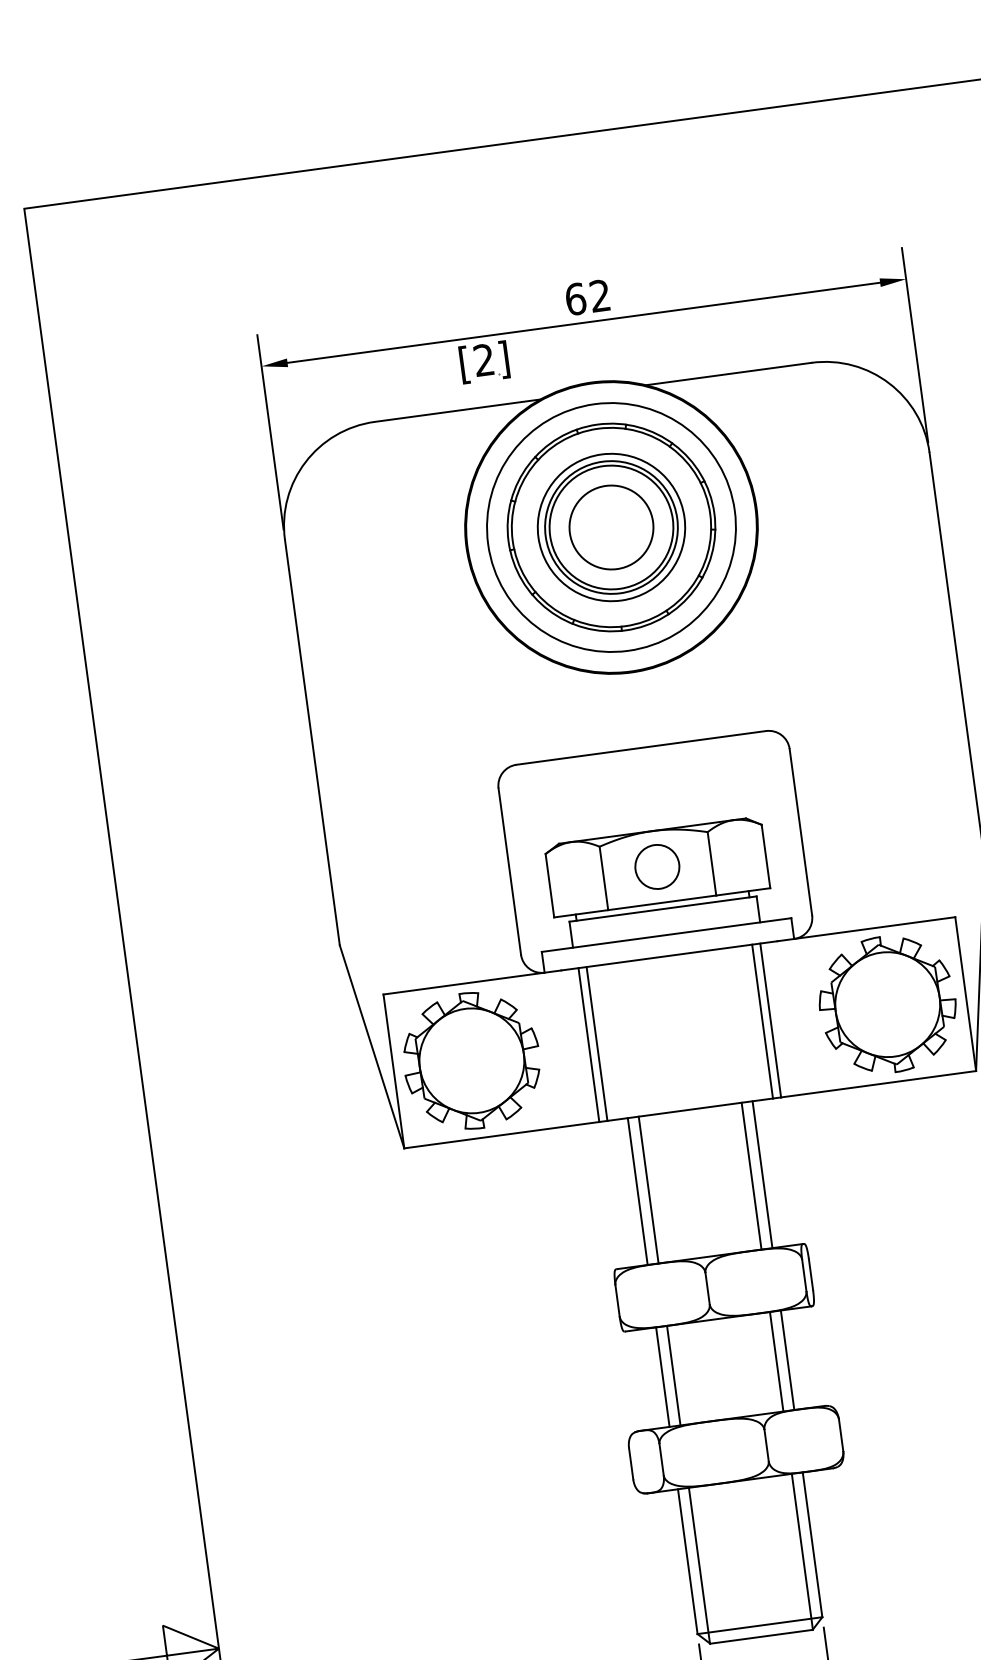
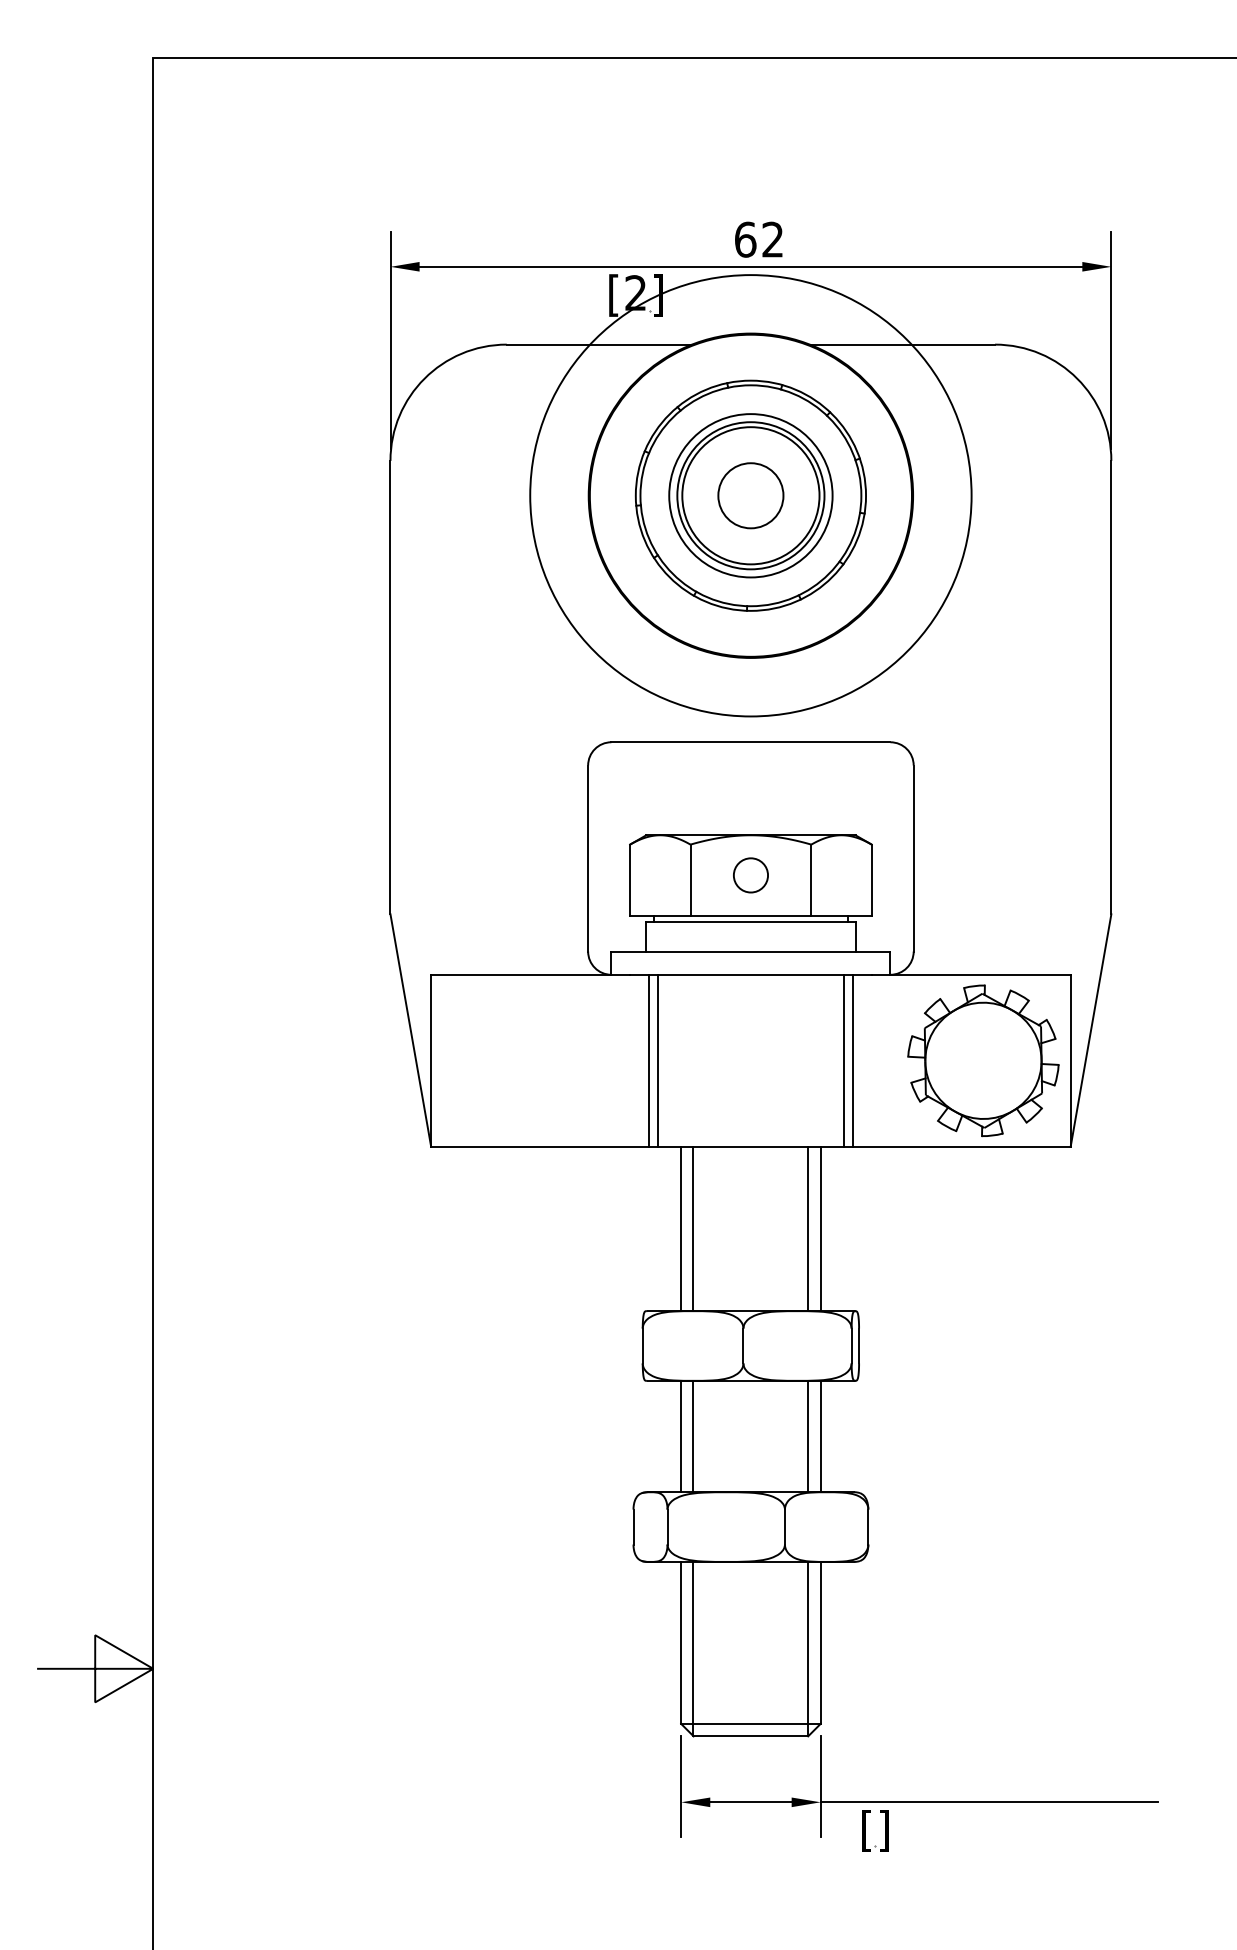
circle: (611, 527) -> (750, 495), size x0.7
circle: (611, 527) -> (750, 495), size x1.6
circle: (657, 867) -> (750, 875), size x0.7
part: (471, 1060) -> (518, 1060), removed

